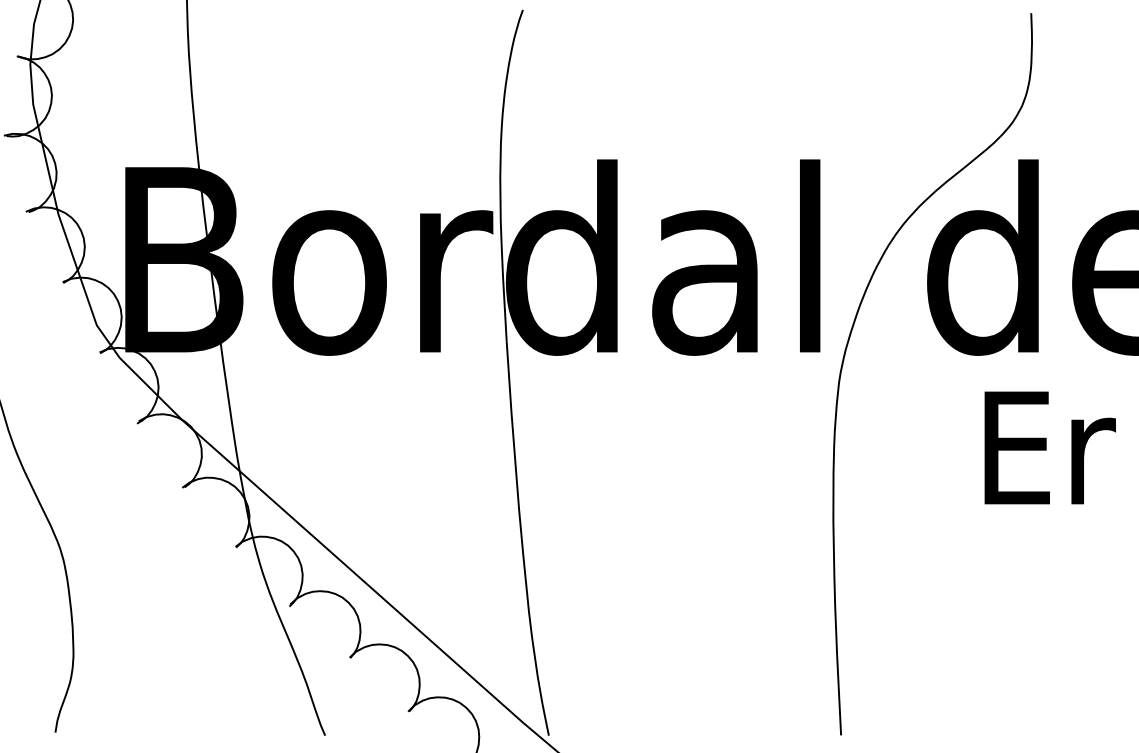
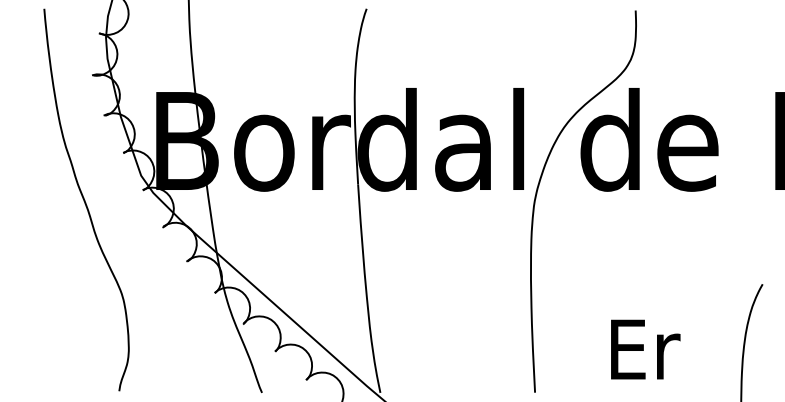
text: (1049, 447) -> (645, 349), moved

